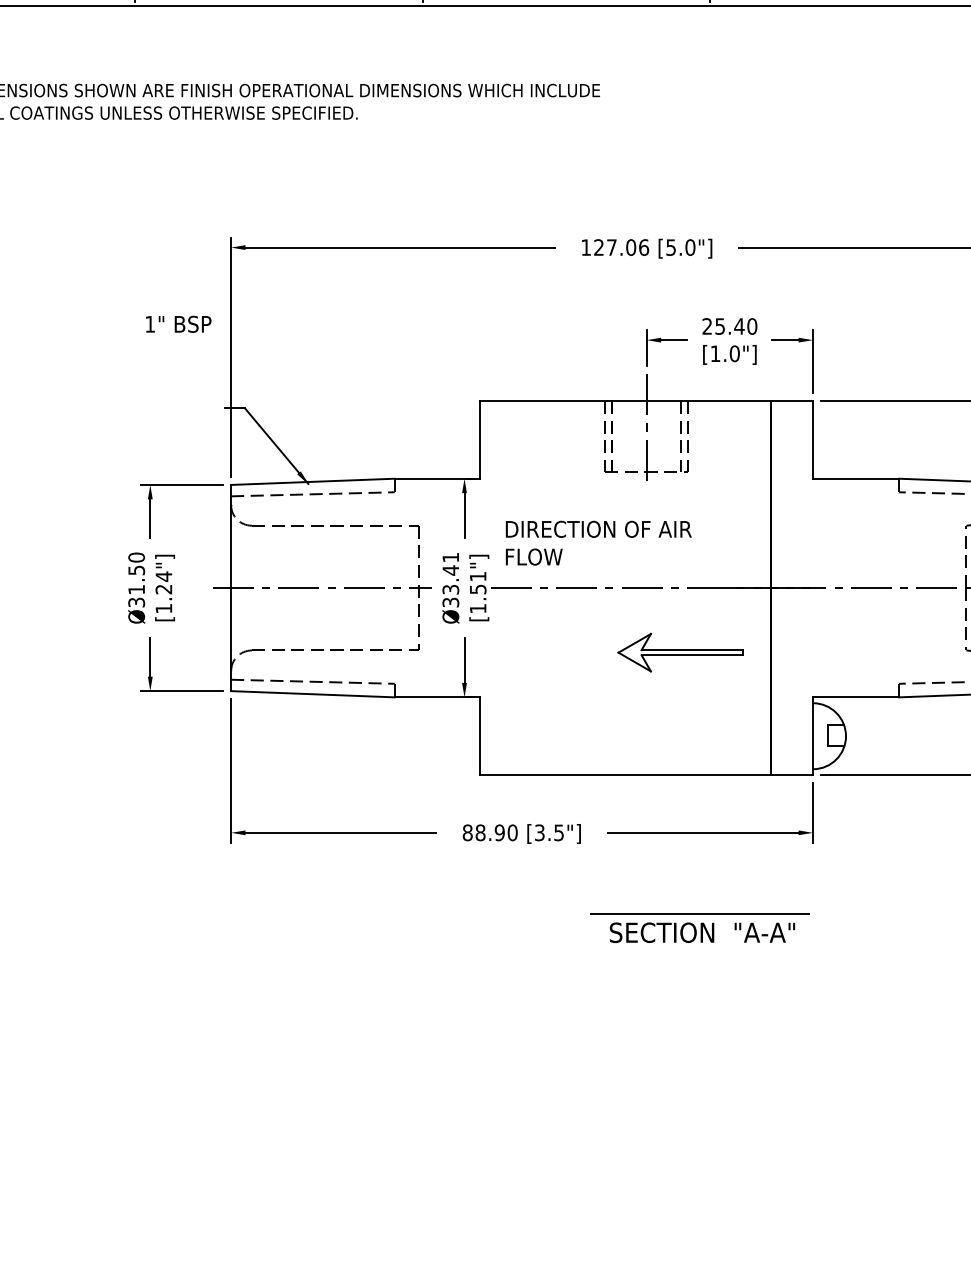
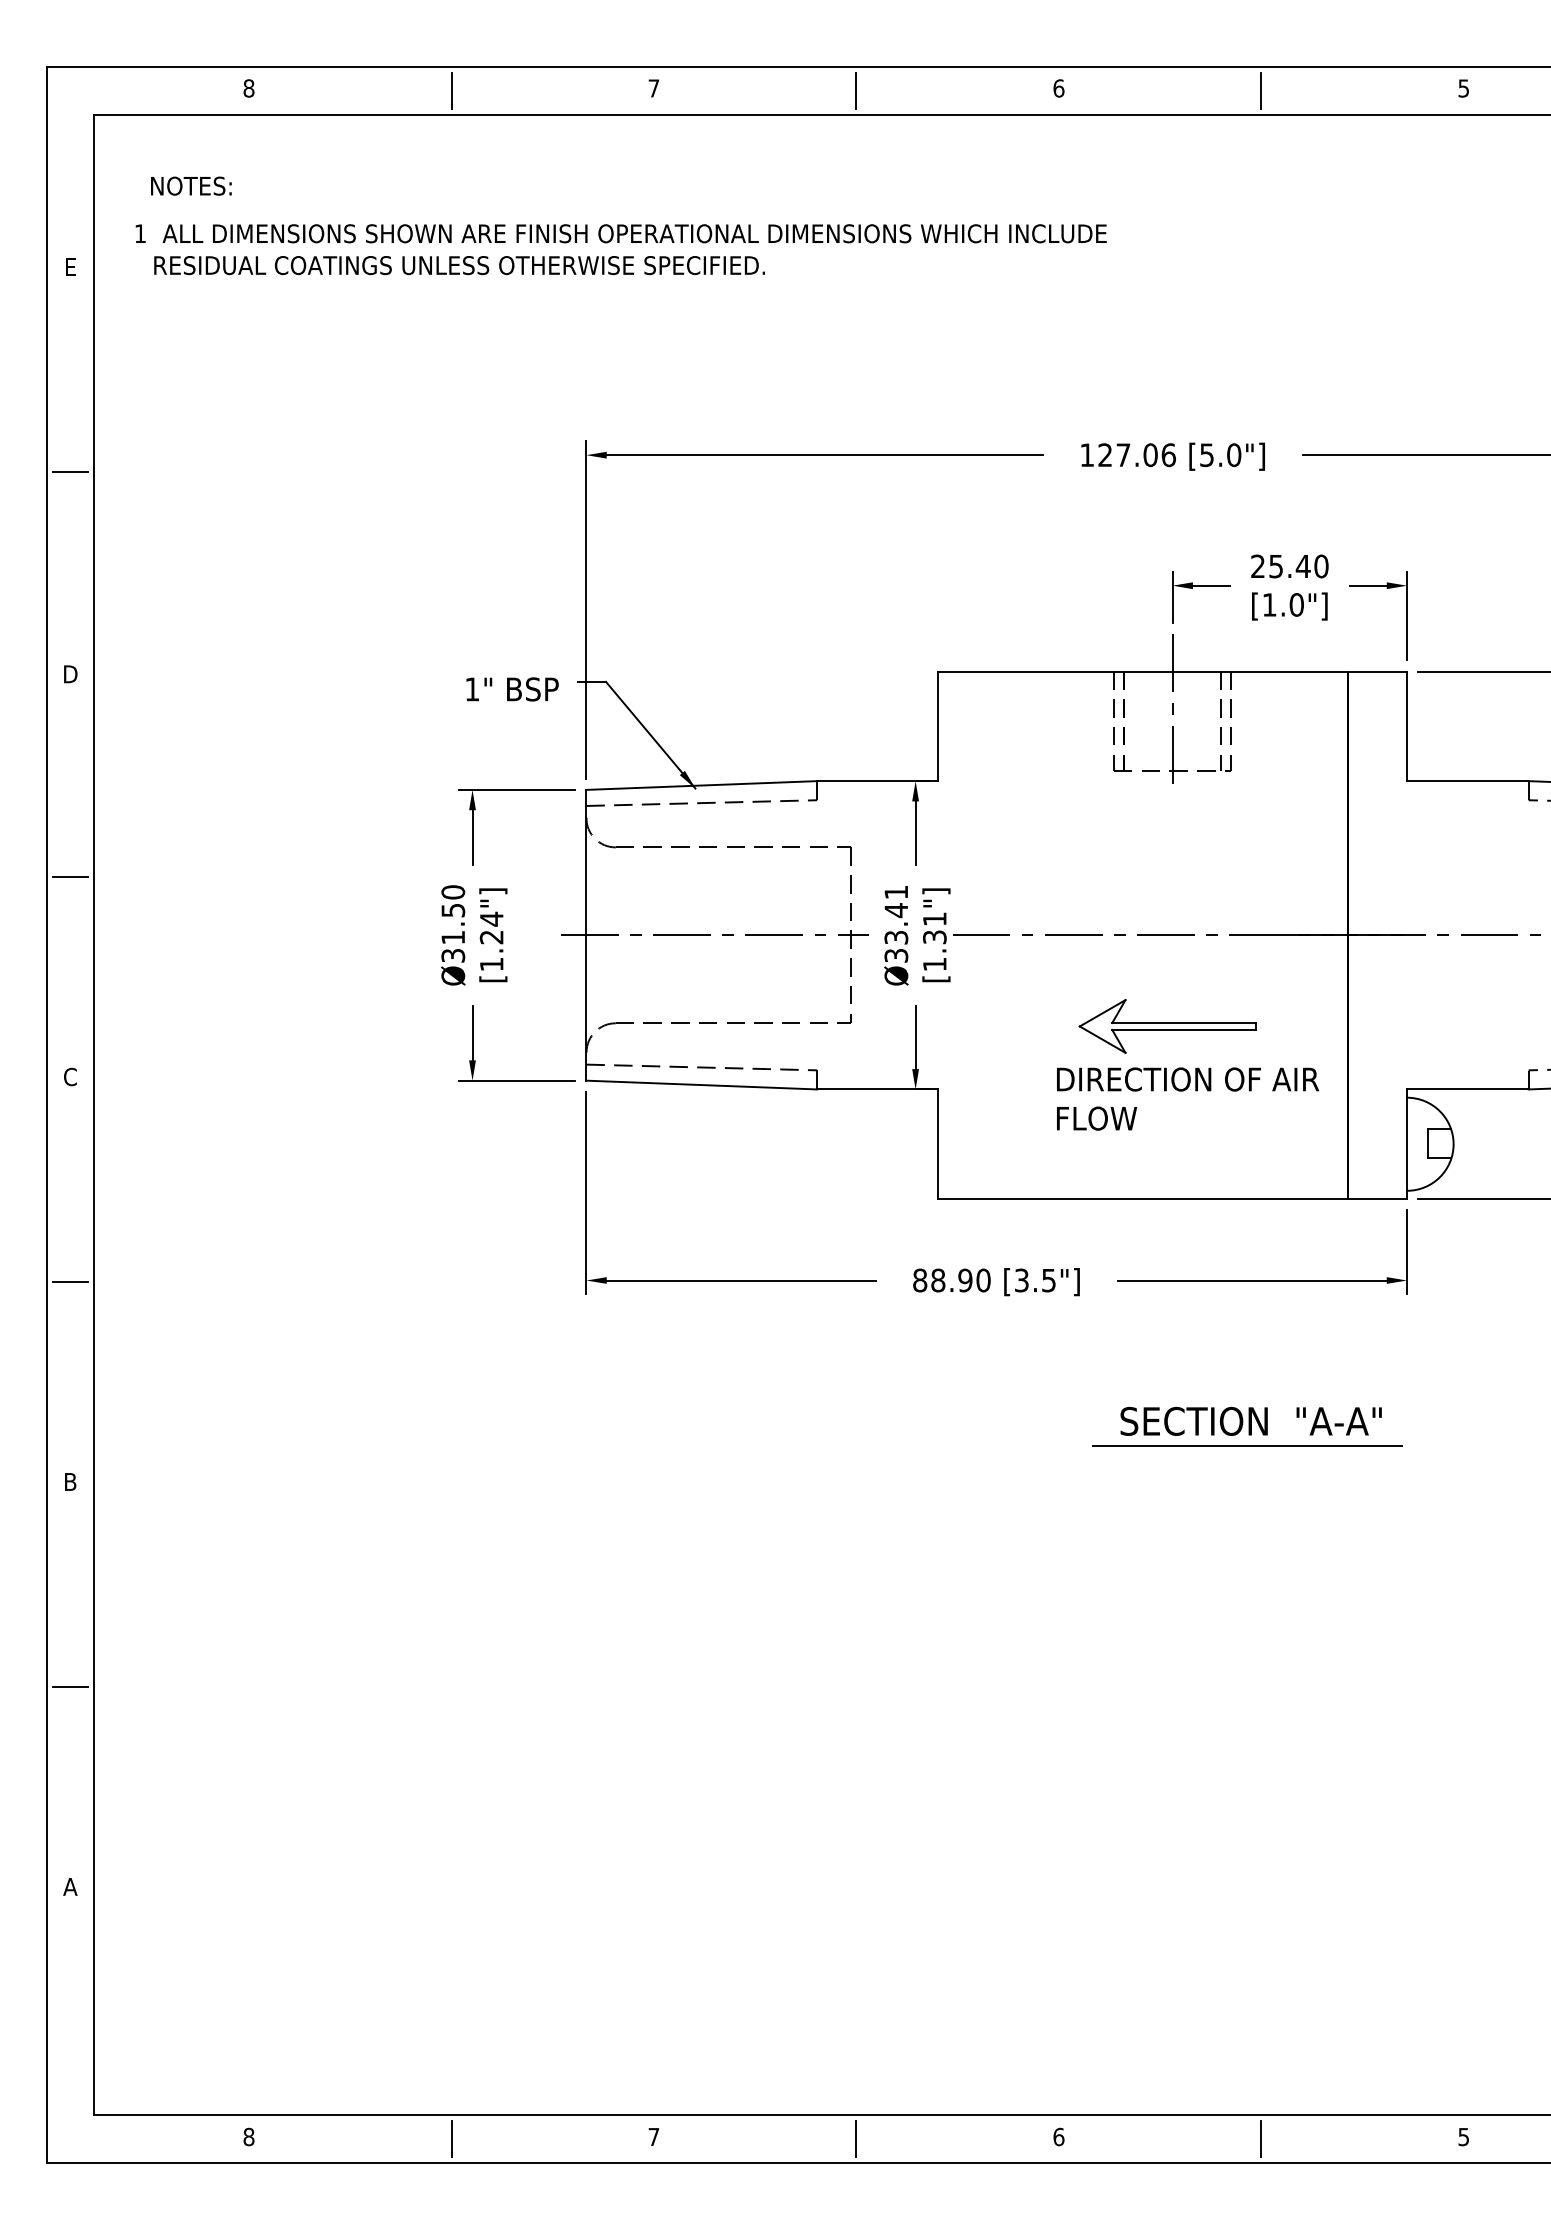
text: (178, 324) -> (512, 689), moved
text: (599, 542) -> (1188, 1098), moved
text: (477, 588) -> (934, 936), [1.51"] -> [1.31"]
part: (680, 652) -> (1167, 1026), moved
line: (699, 913) -> (1247, 1445), moved

